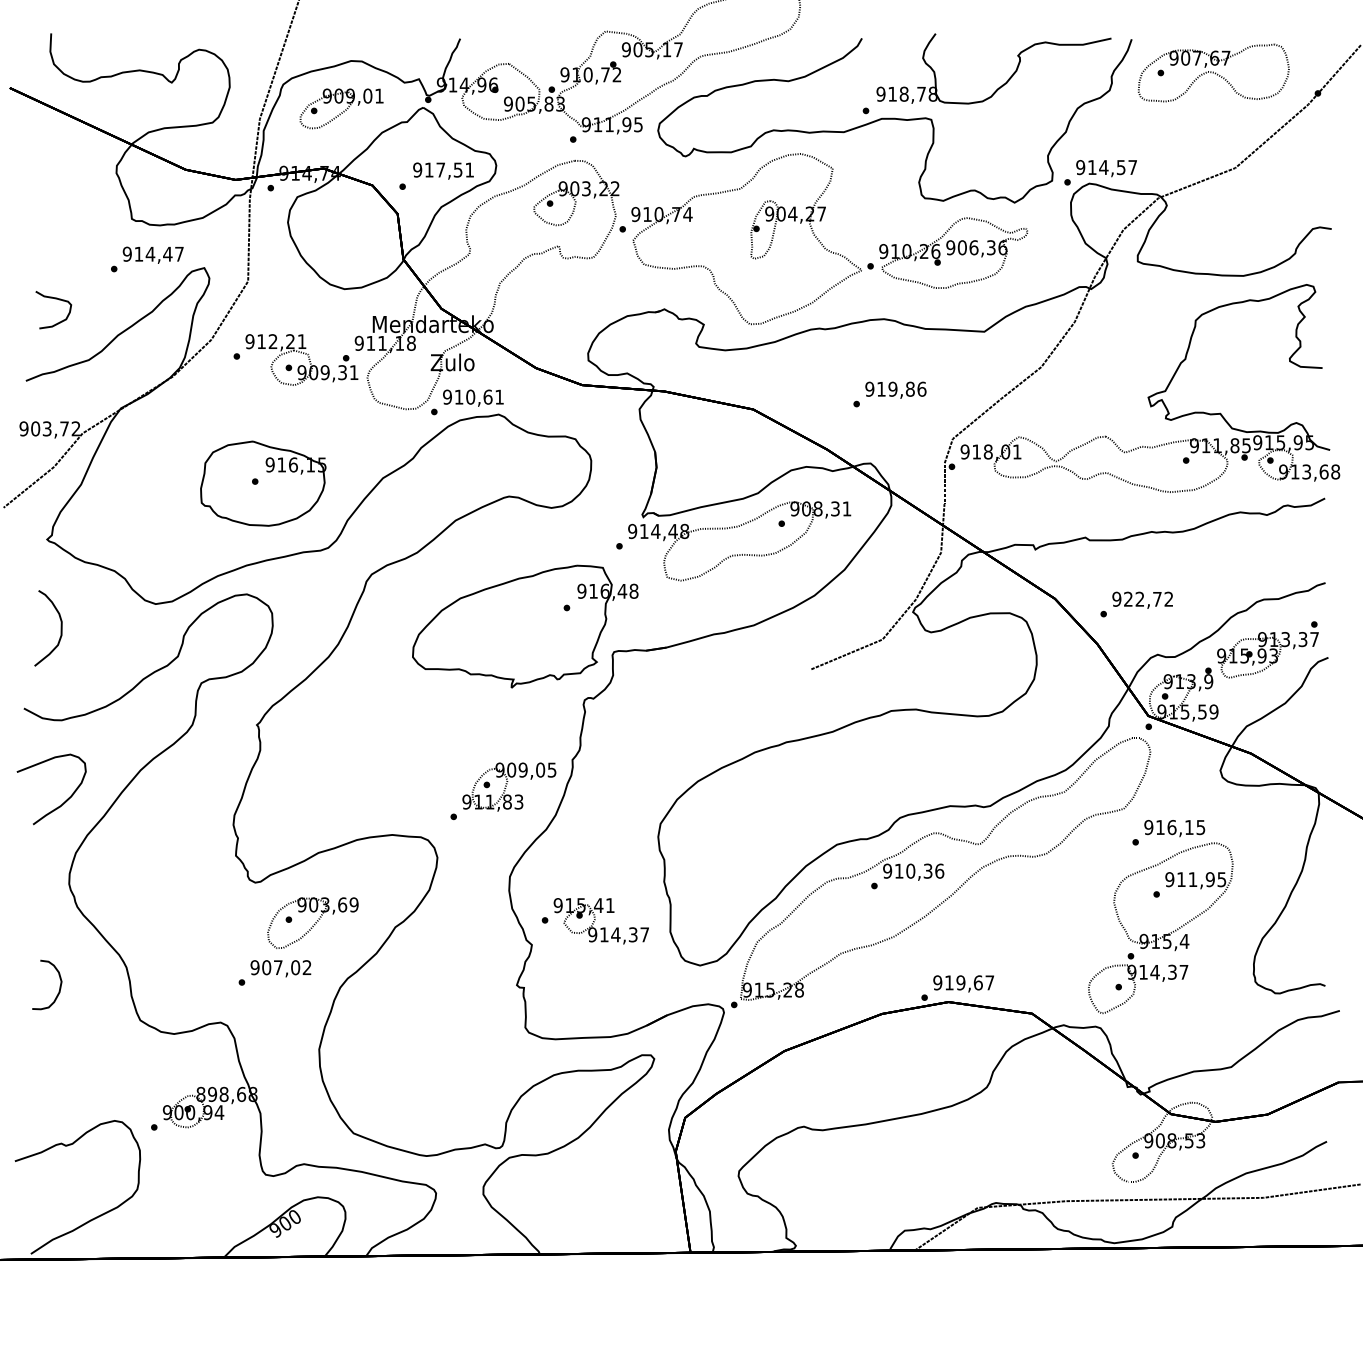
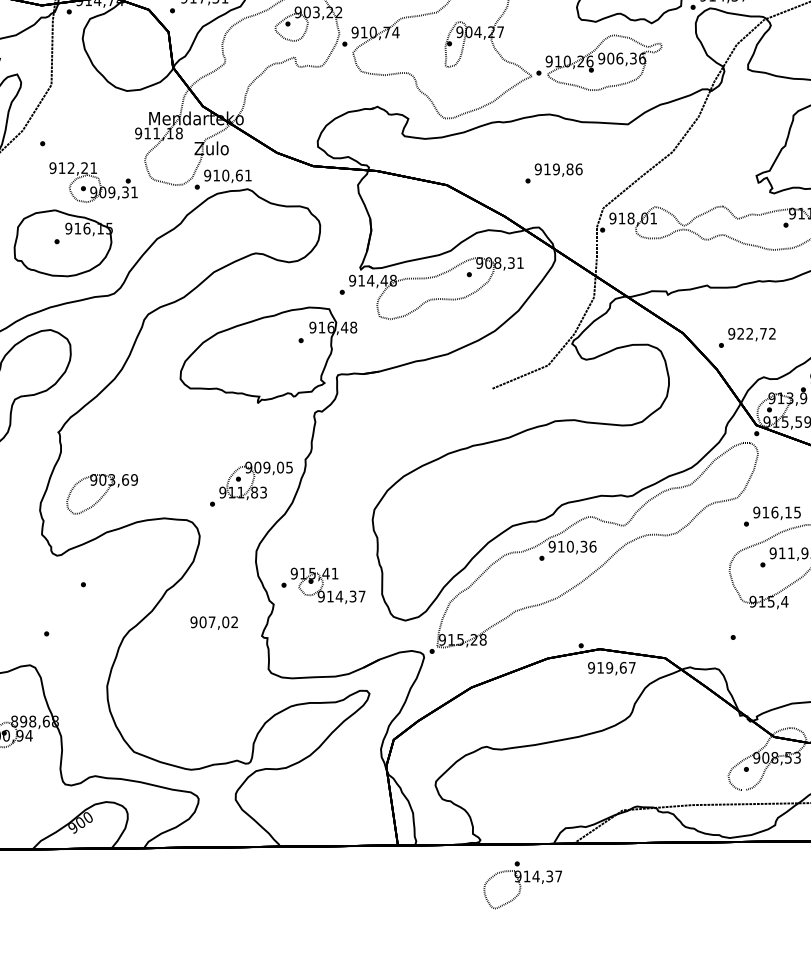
part: (301, 359) -> (93, 182), moved
part: (312, 922) -> (101, 493), moved
text: (280, 968) -> (213, 622), moved
text: (963, 983) -> (611, 668), moved
part: (1138, 983) -> (523, 885), moved

